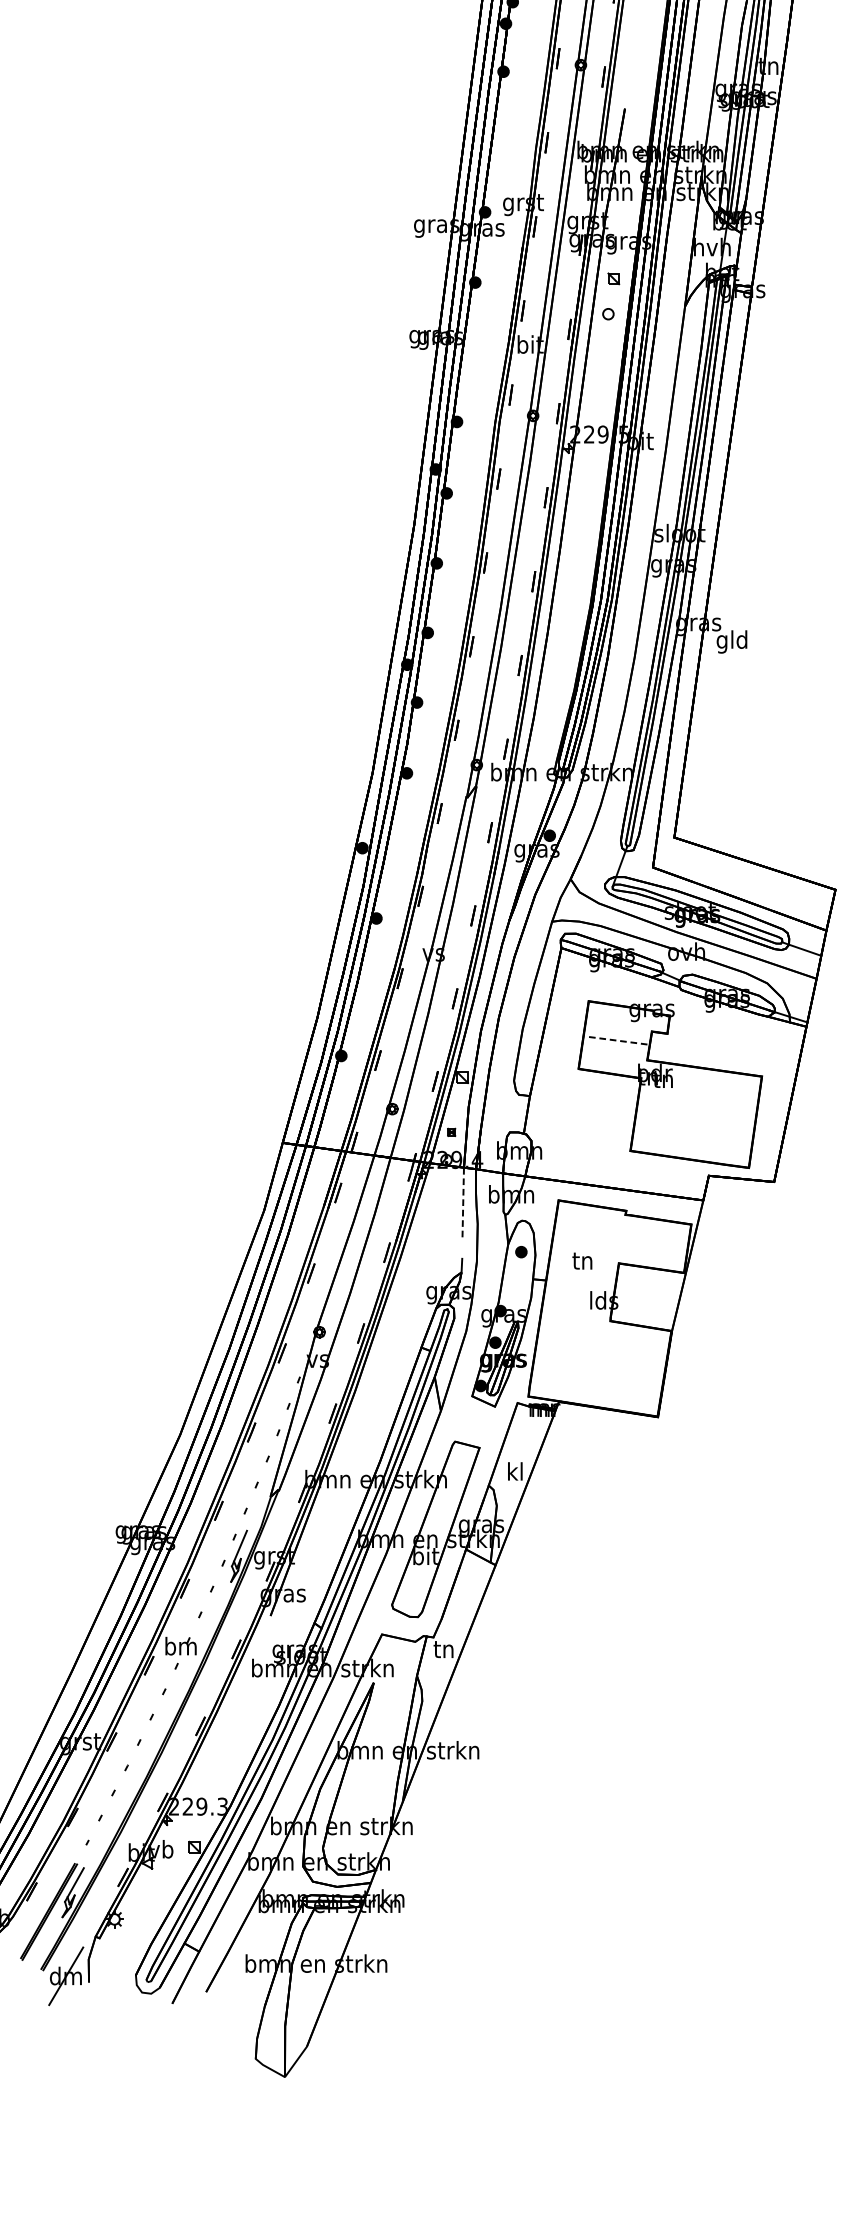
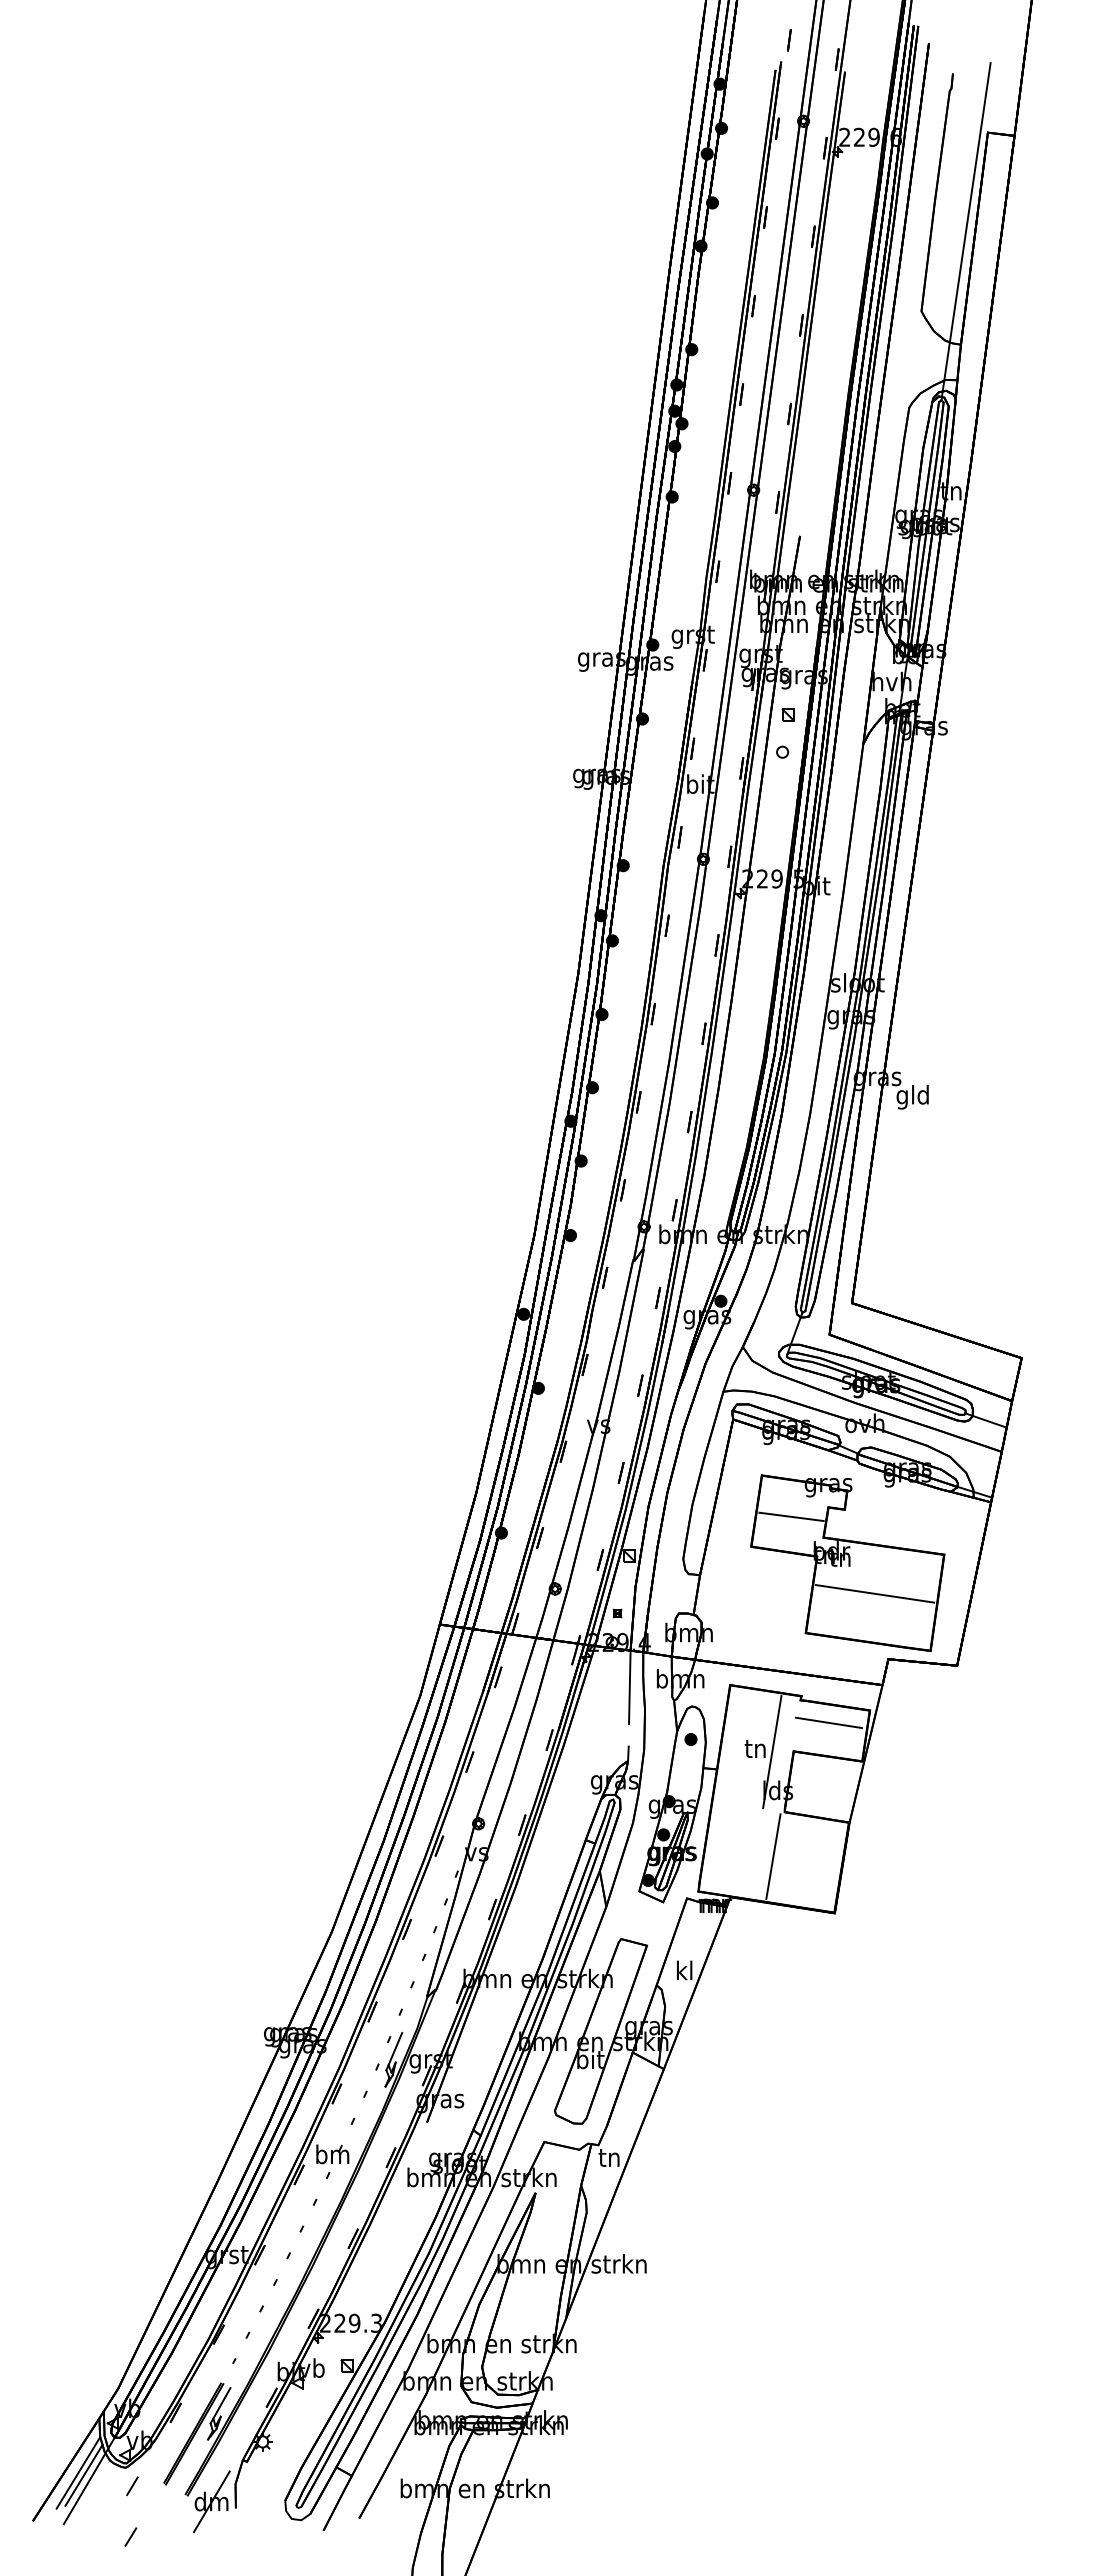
line: (616, 1040) -> (791, 1516), dashed -> solid
line: (695, 1113) -> (874, 1593), added
line: (462, 1202) -> (629, 1687), dashed -> solid
line: (652, 1235) -> (828, 1722), added
line: (598, 1264) -> (772, 1752), added
line: (599, 1363) -> (773, 1856), added

